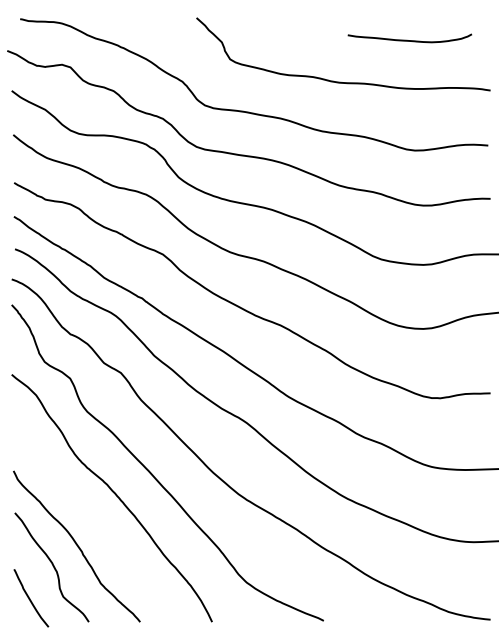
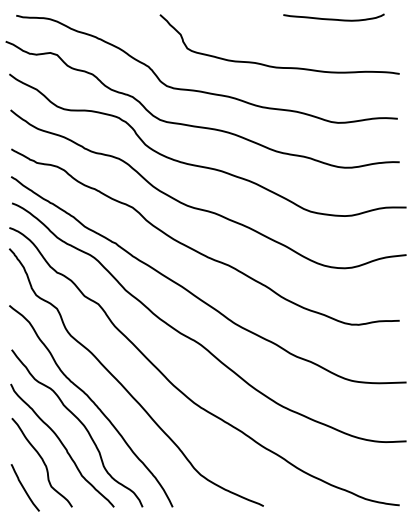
curve: (409, 40) -> (333, 19), moved
curve: (99, 519) -> (80, 423), added

